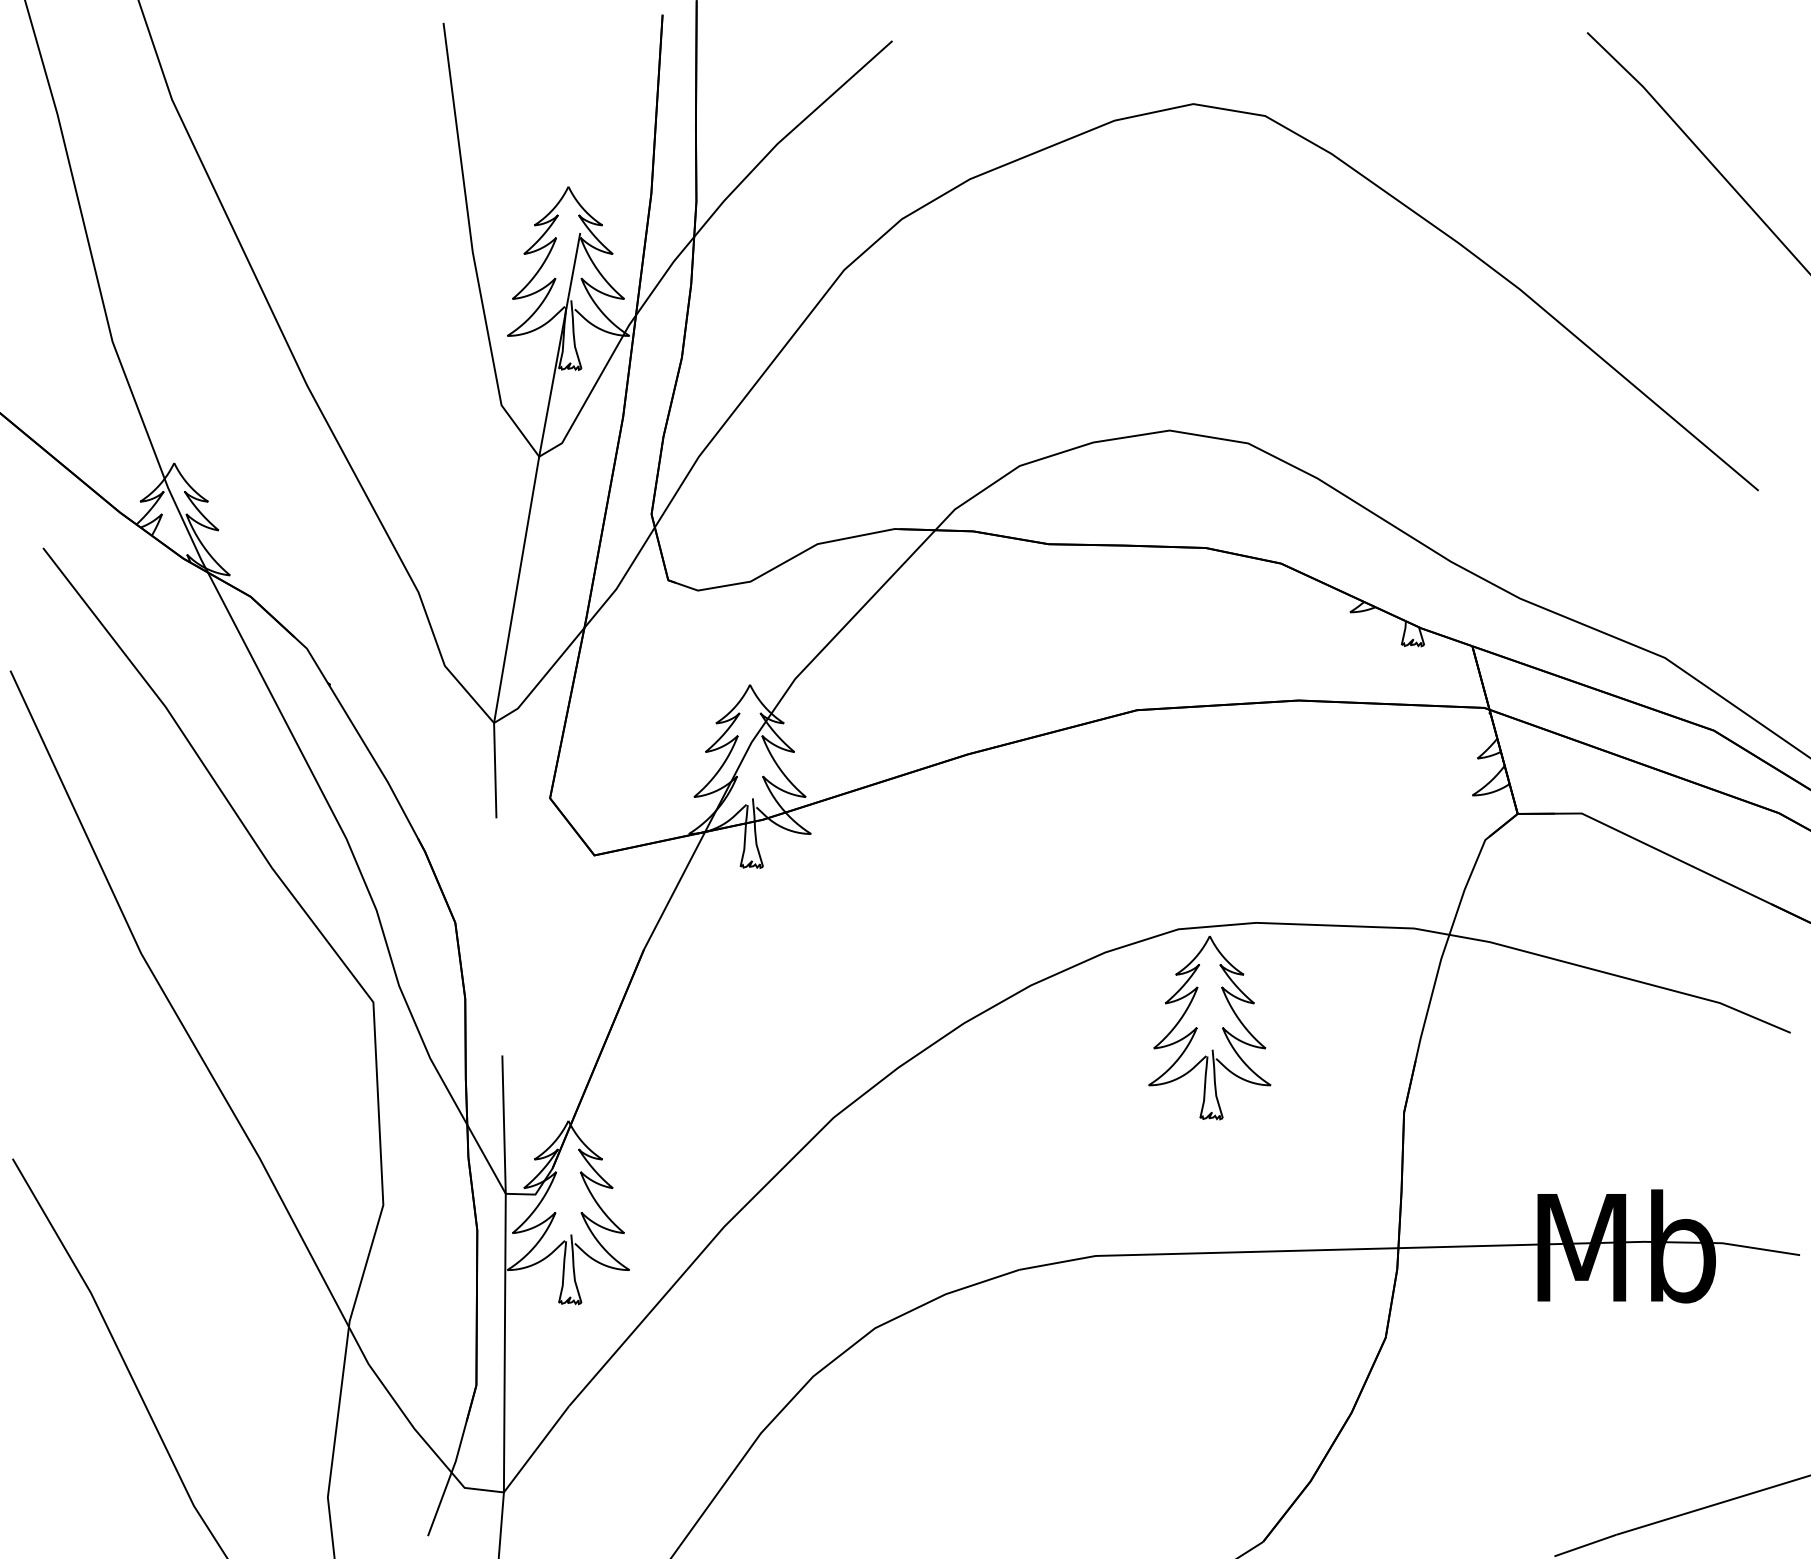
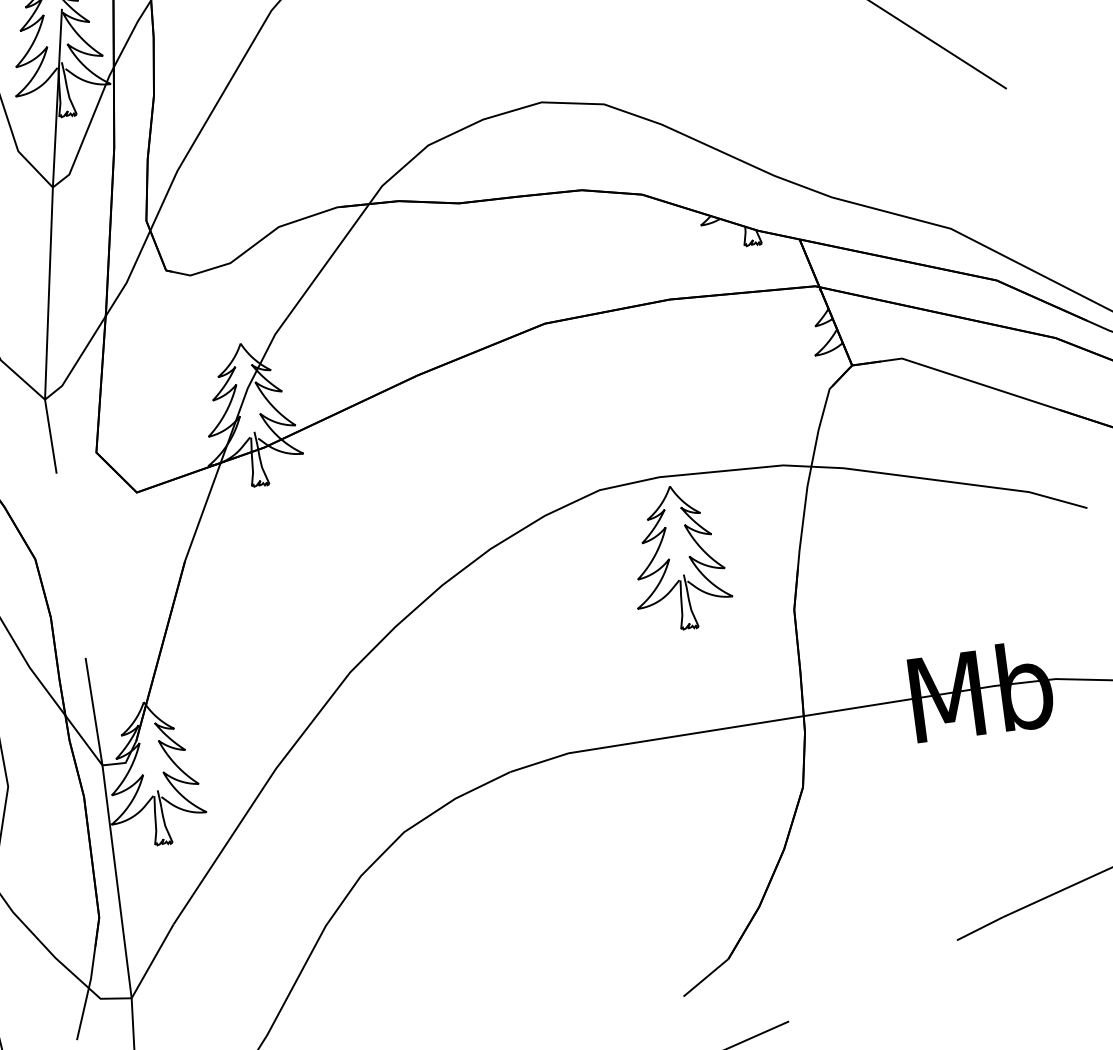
part: (1209, 1027) -> (679, 557), moved

